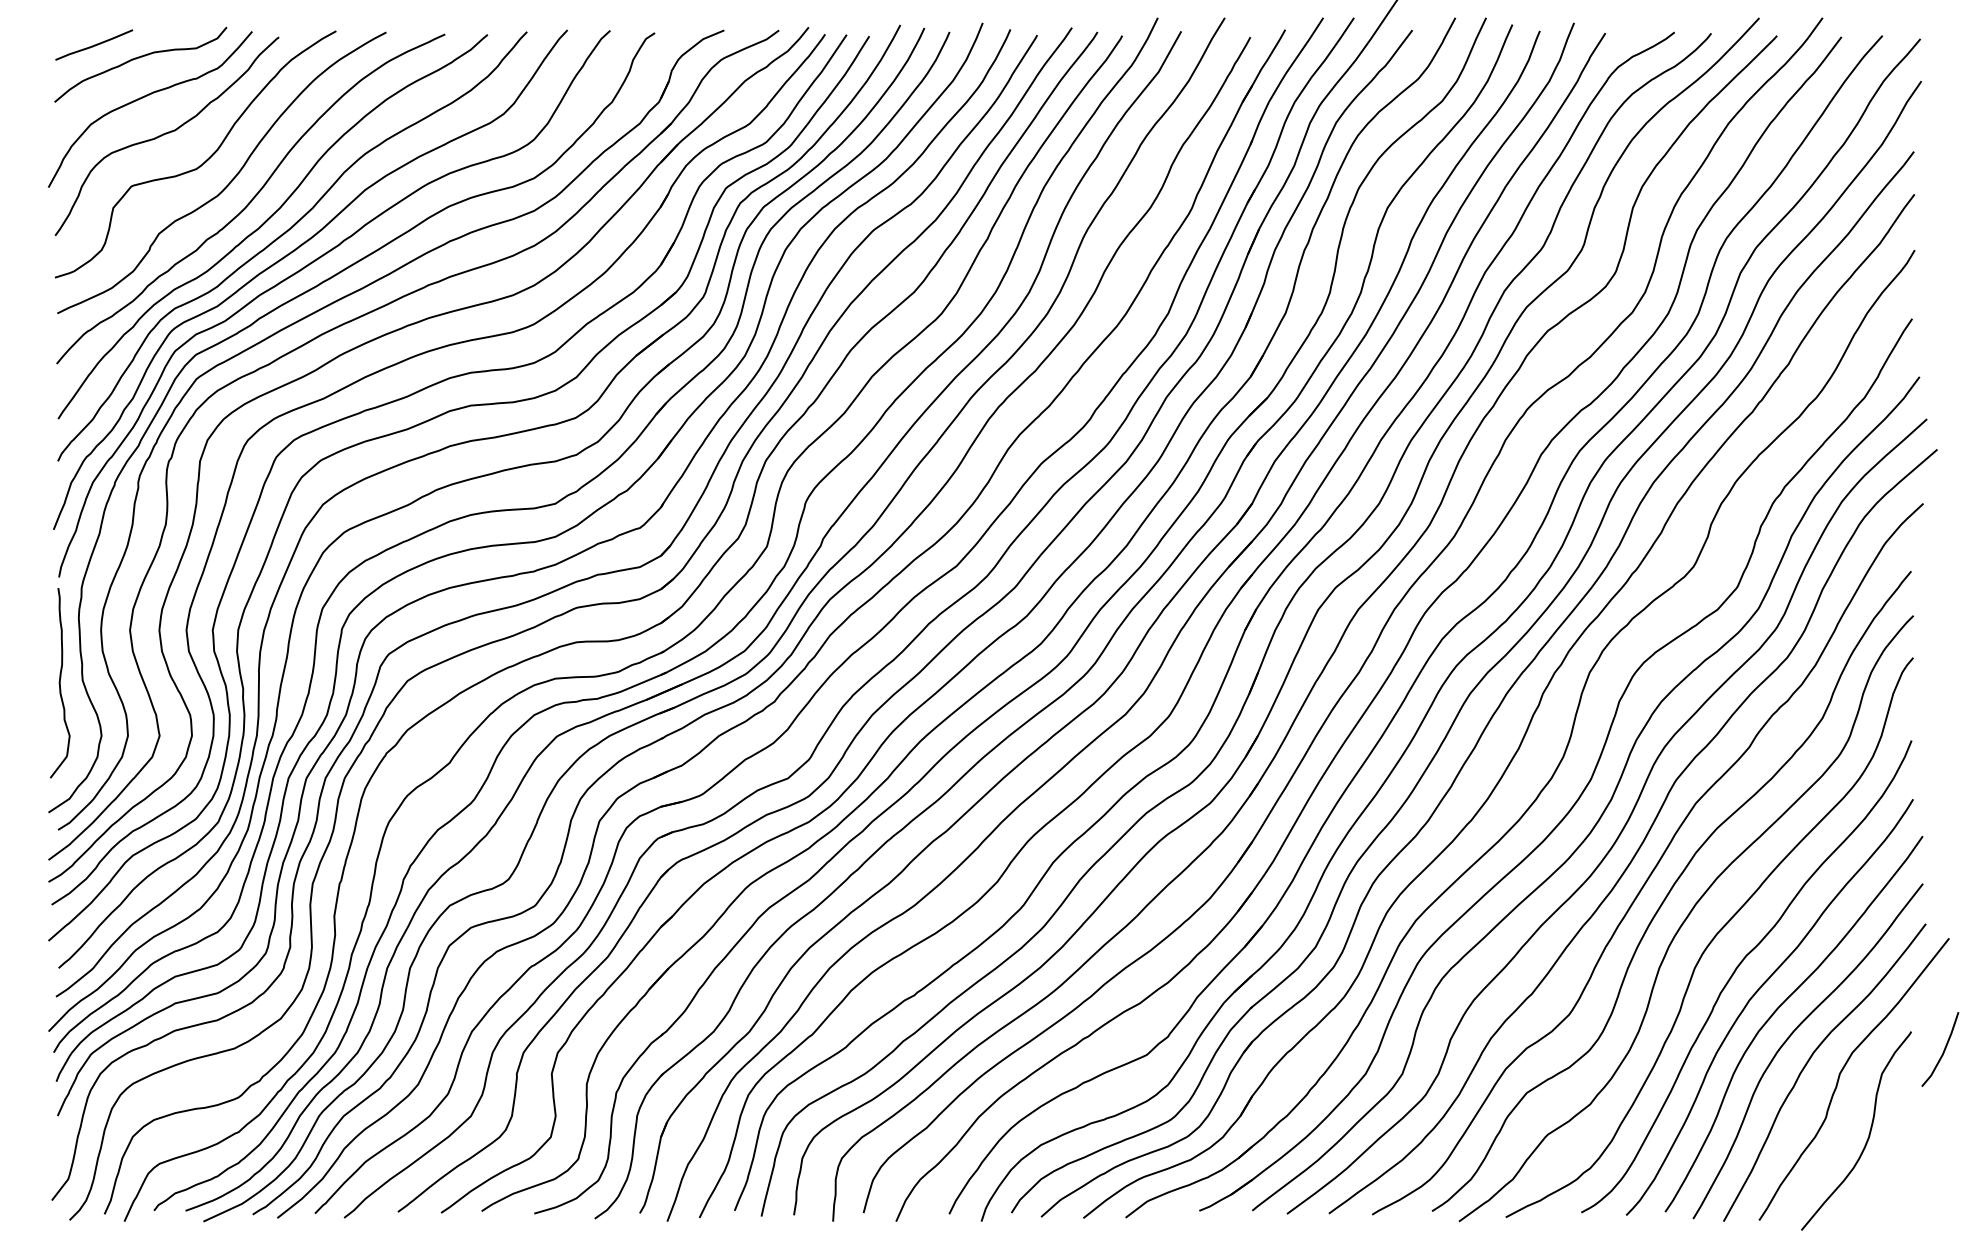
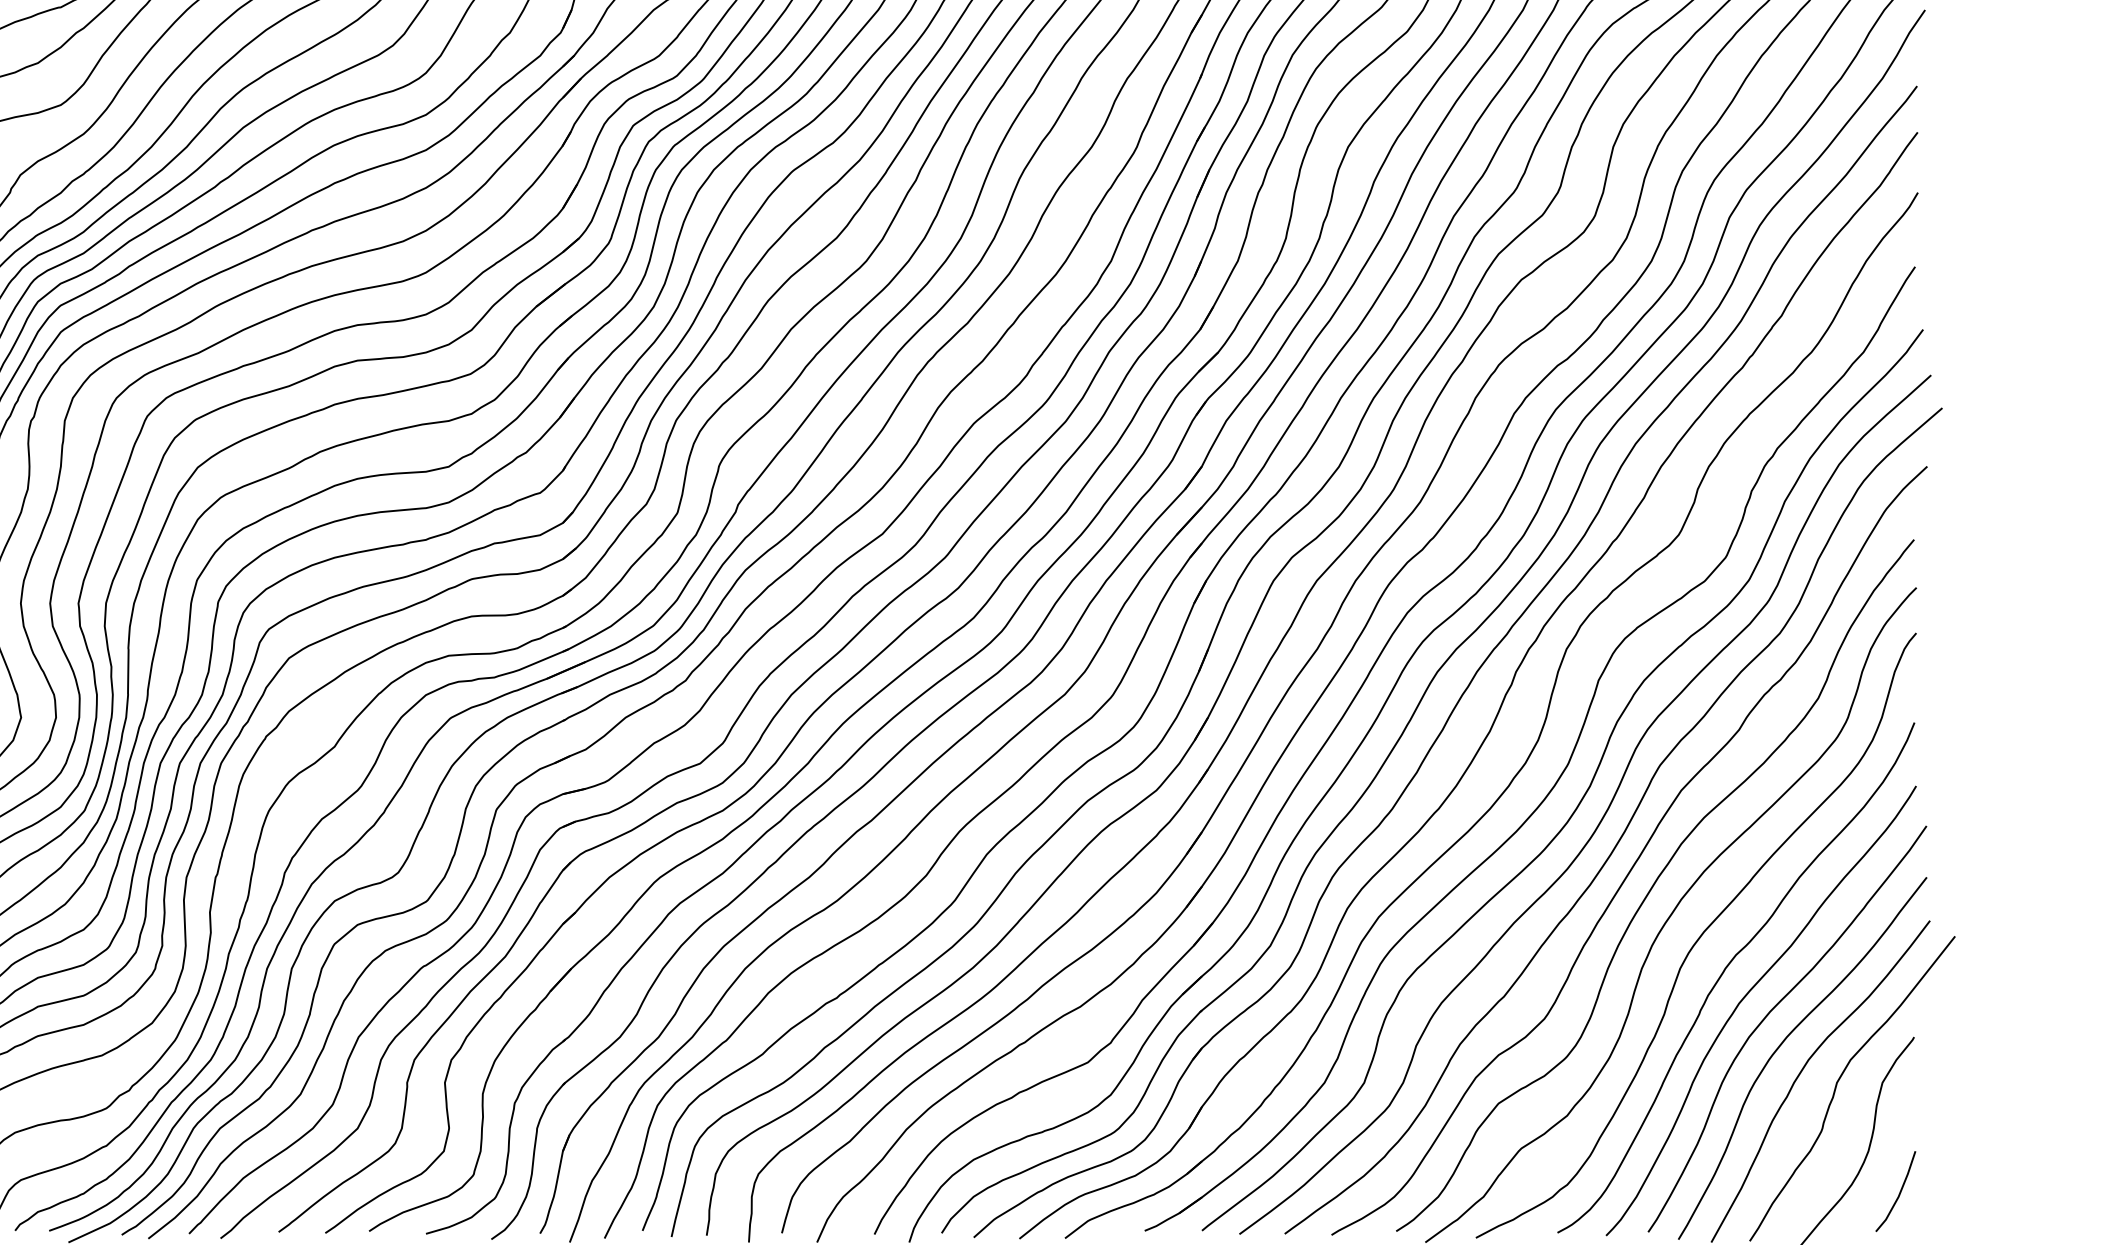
line: (1943, 1049) -> (1899, 1191), moved

